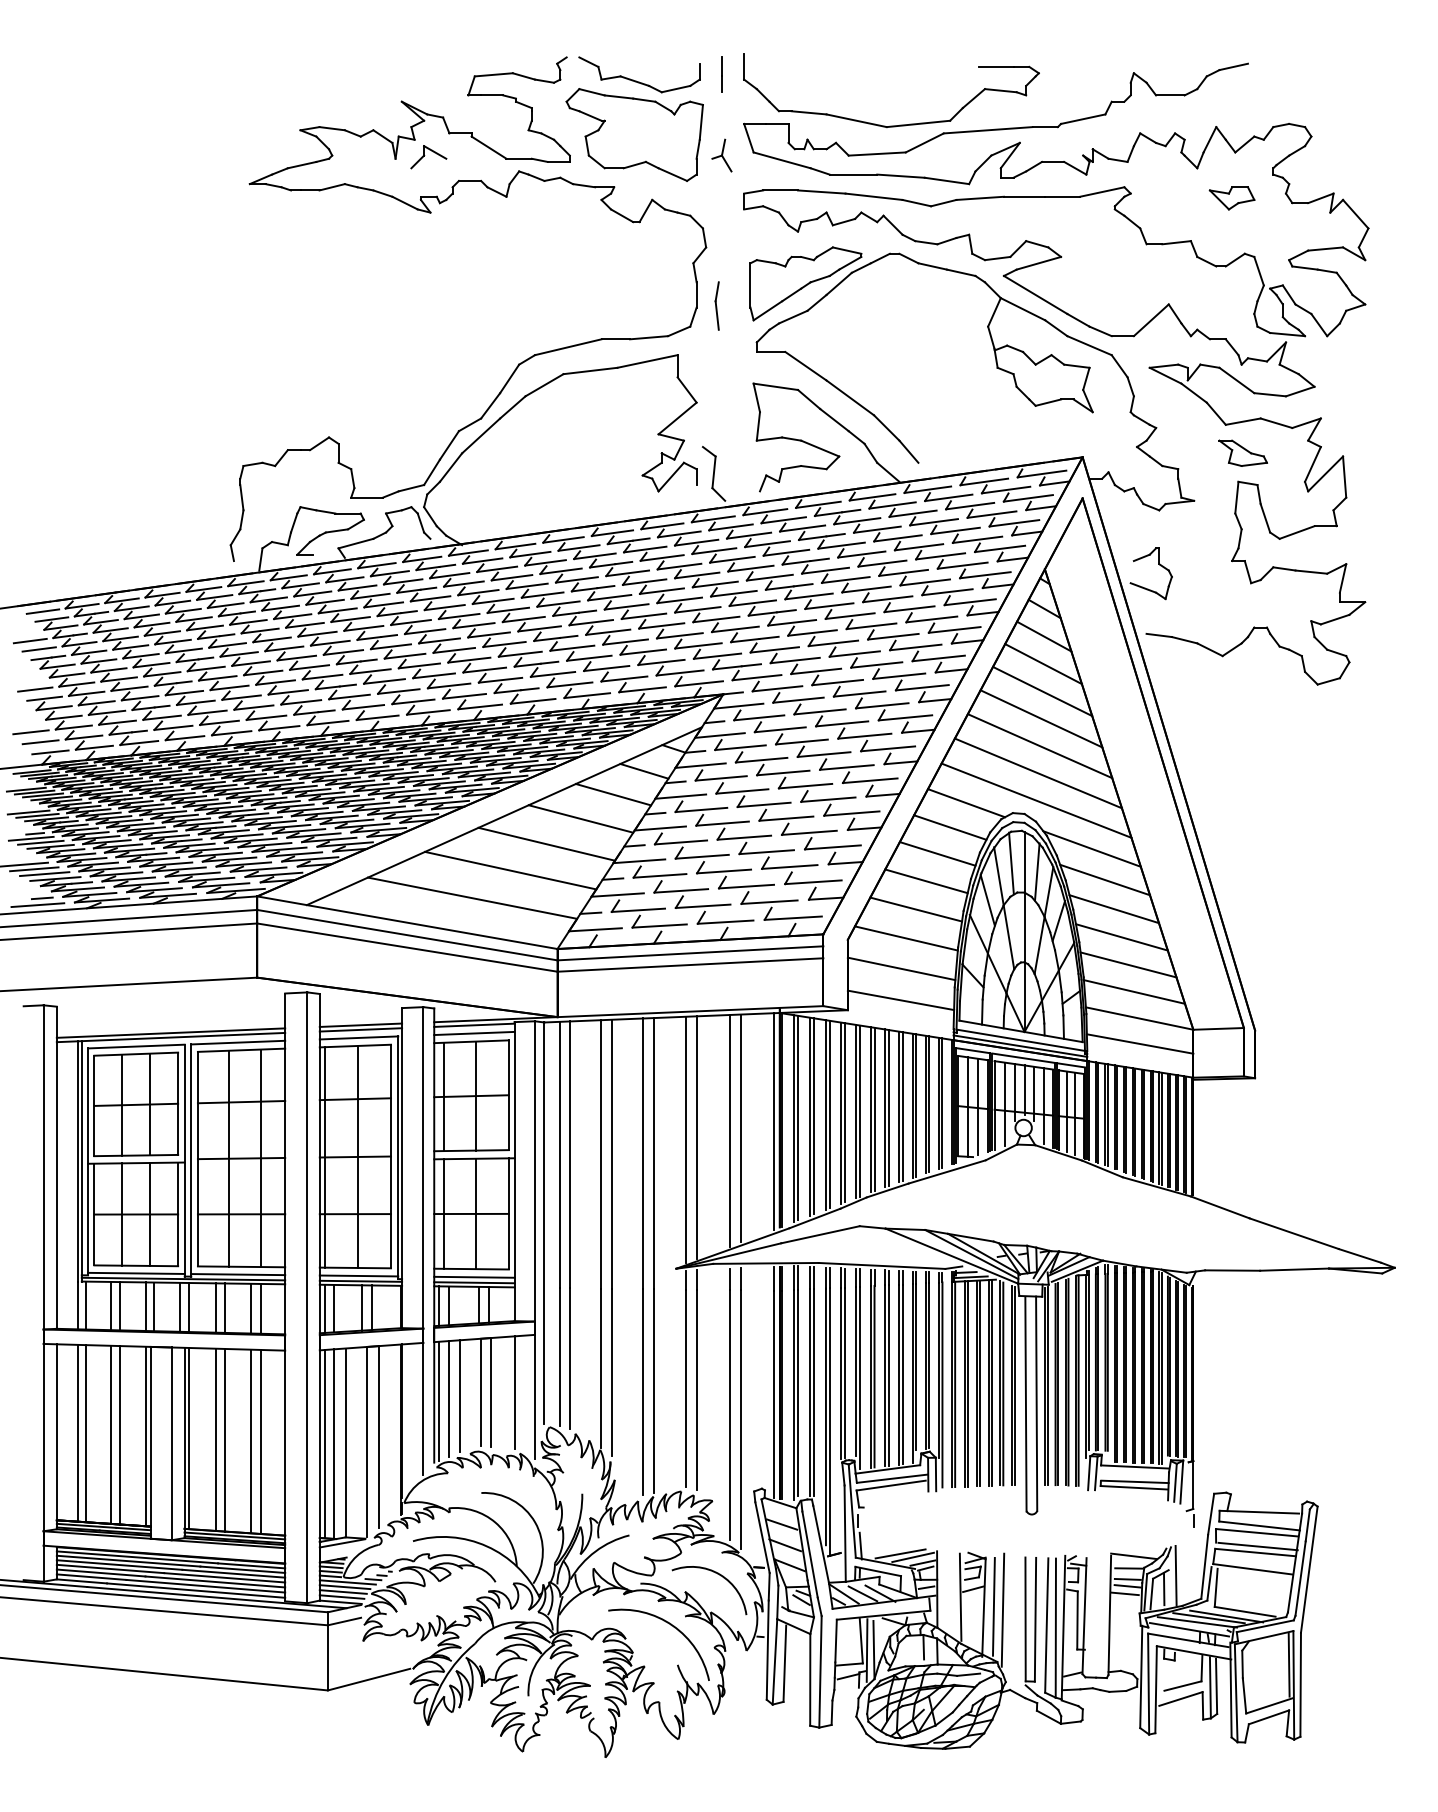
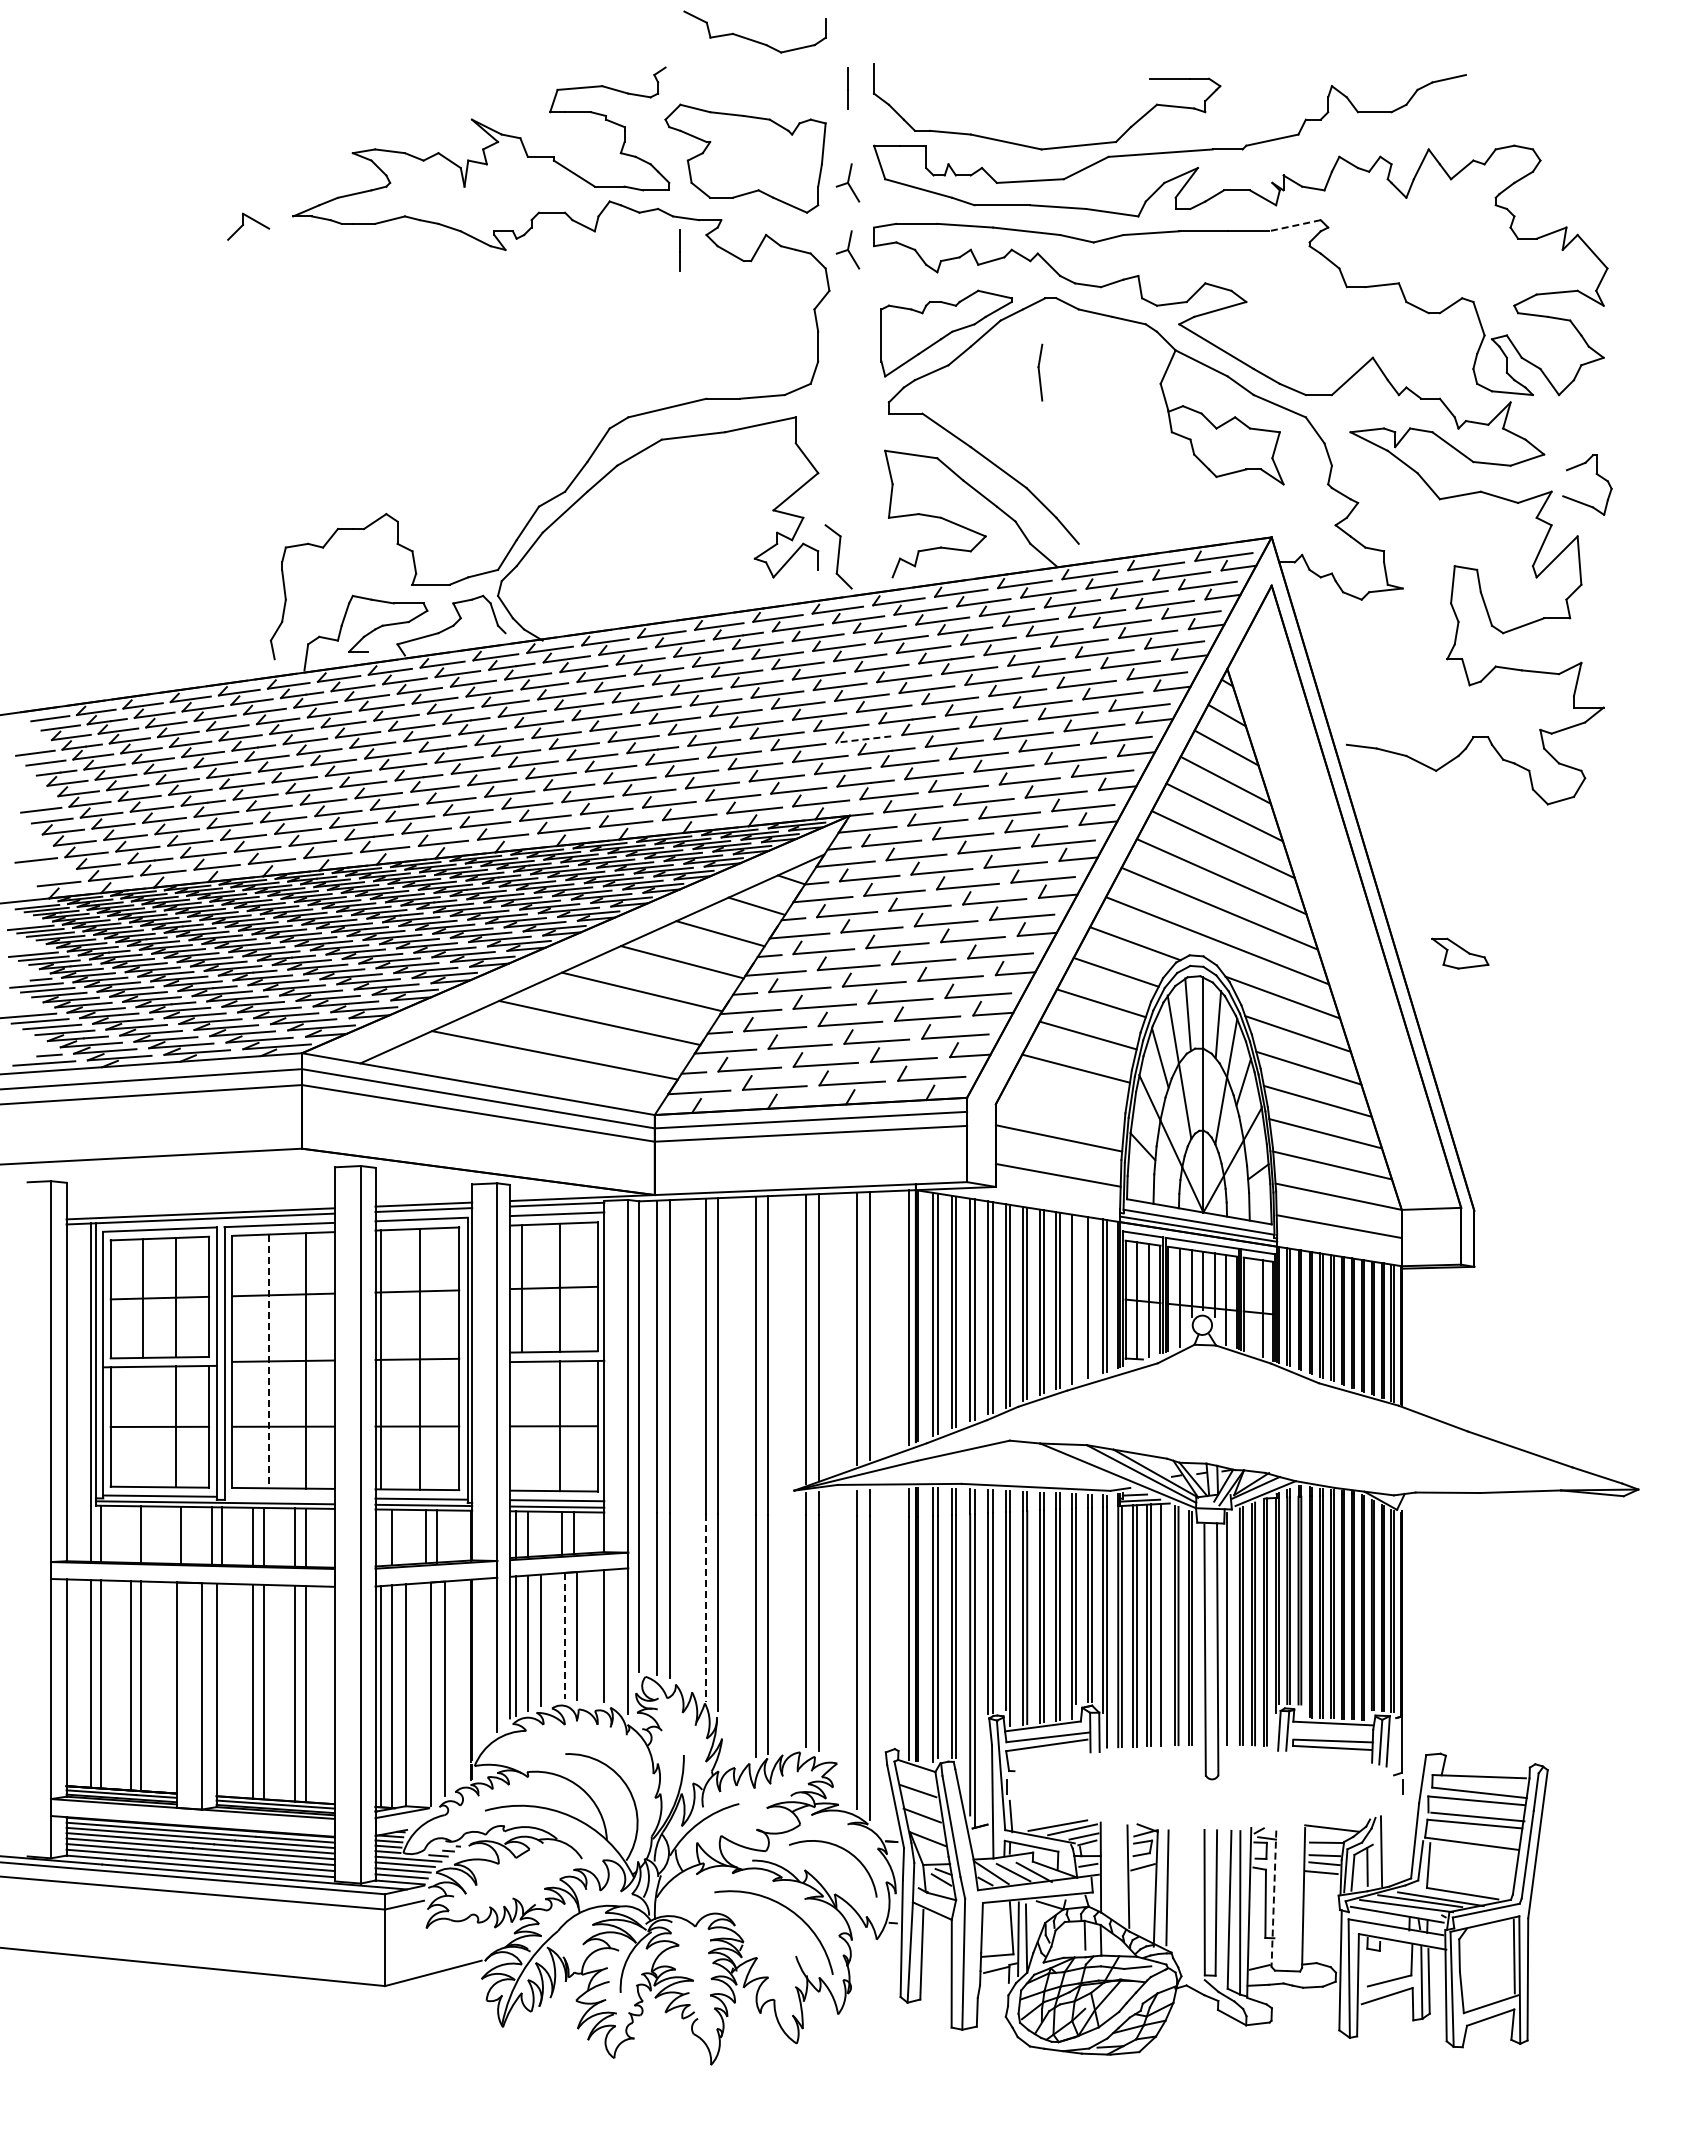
part: (635, 80) -> (750, 38), moved
part: (428, 156) -> (248, 226), moved
line: (1102, 191) -> (1294, 225), solid -> dashed
part: (1232, 198) -> (1447, 233), removed
part: (721, 212) -> (847, 249), added
line: (578, 213) -> (679, 250), added
part: (717, 305) -> (1040, 372), moved
part: (1243, 453) -> (1460, 953), moved
part: (1158, 564) -> (1595, 474), moved
line: (735, 629) -> (863, 739), solid -> dashed
line: (40, 741) -> (47, 871), removed
line: (906, 938) -> (1064, 1102), removed
line: (929, 1104) -> (1091, 1297), removed
line: (916, 1105) -> (1076, 1298), removed
line: (1067, 1111) -> (1253, 1306), removed
line: (228, 1158) -> (268, 1361), solid -> dashed
line: (444, 1213) -> (521, 1425), removed
line: (122, 1214) -> (143, 1426), removed
line: (238, 1274) -> (279, 1497), removed
line: (111, 1306) -> (130, 1534), removed
line: (145, 1306) -> (170, 1534), removed
line: (324, 1308) -> (381, 1537), removed
line: (601, 1368) -> (706, 1607), solid -> dashed
line: (991, 1382) -> (1164, 1624), removed
line: (1047, 1386) -> (1230, 1628), removed
line: (481, 1392) -> (565, 1635), solid -> dashed
line: (145, 1436) -> (170, 1687), removed
line: (188, 1438) -> (221, 1689), removed
line: (1002, 1609) -> (1177, 1891), removed
line: (1084, 1616) -> (1273, 1899), solid -> dashed

